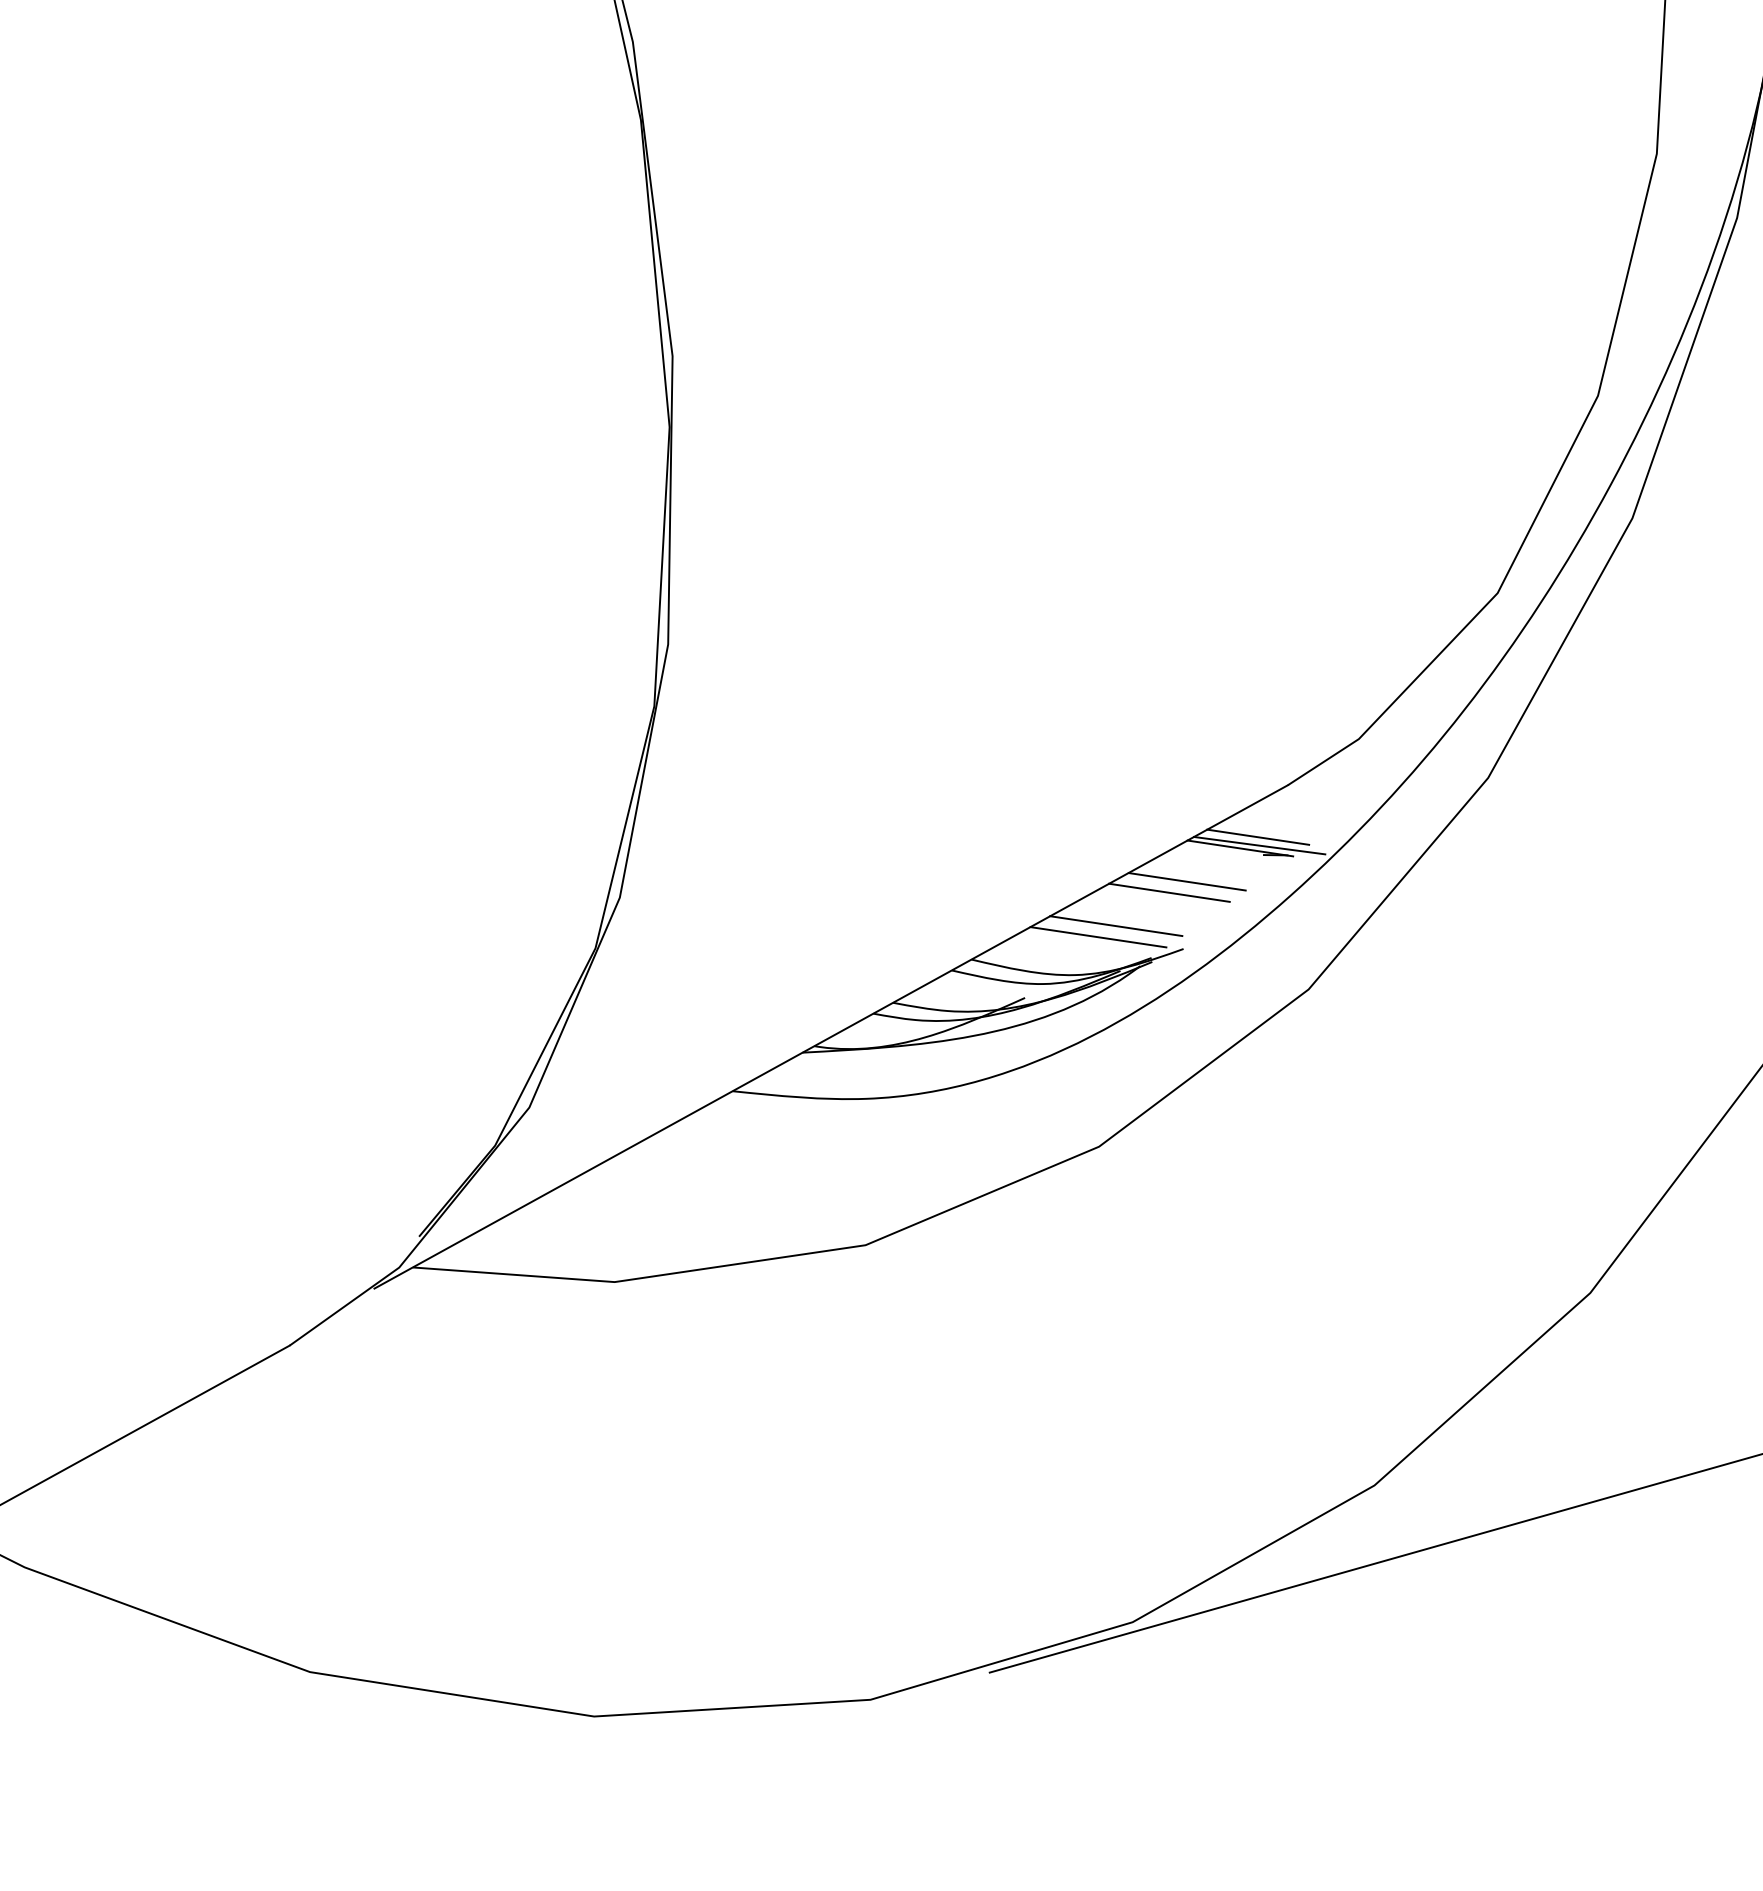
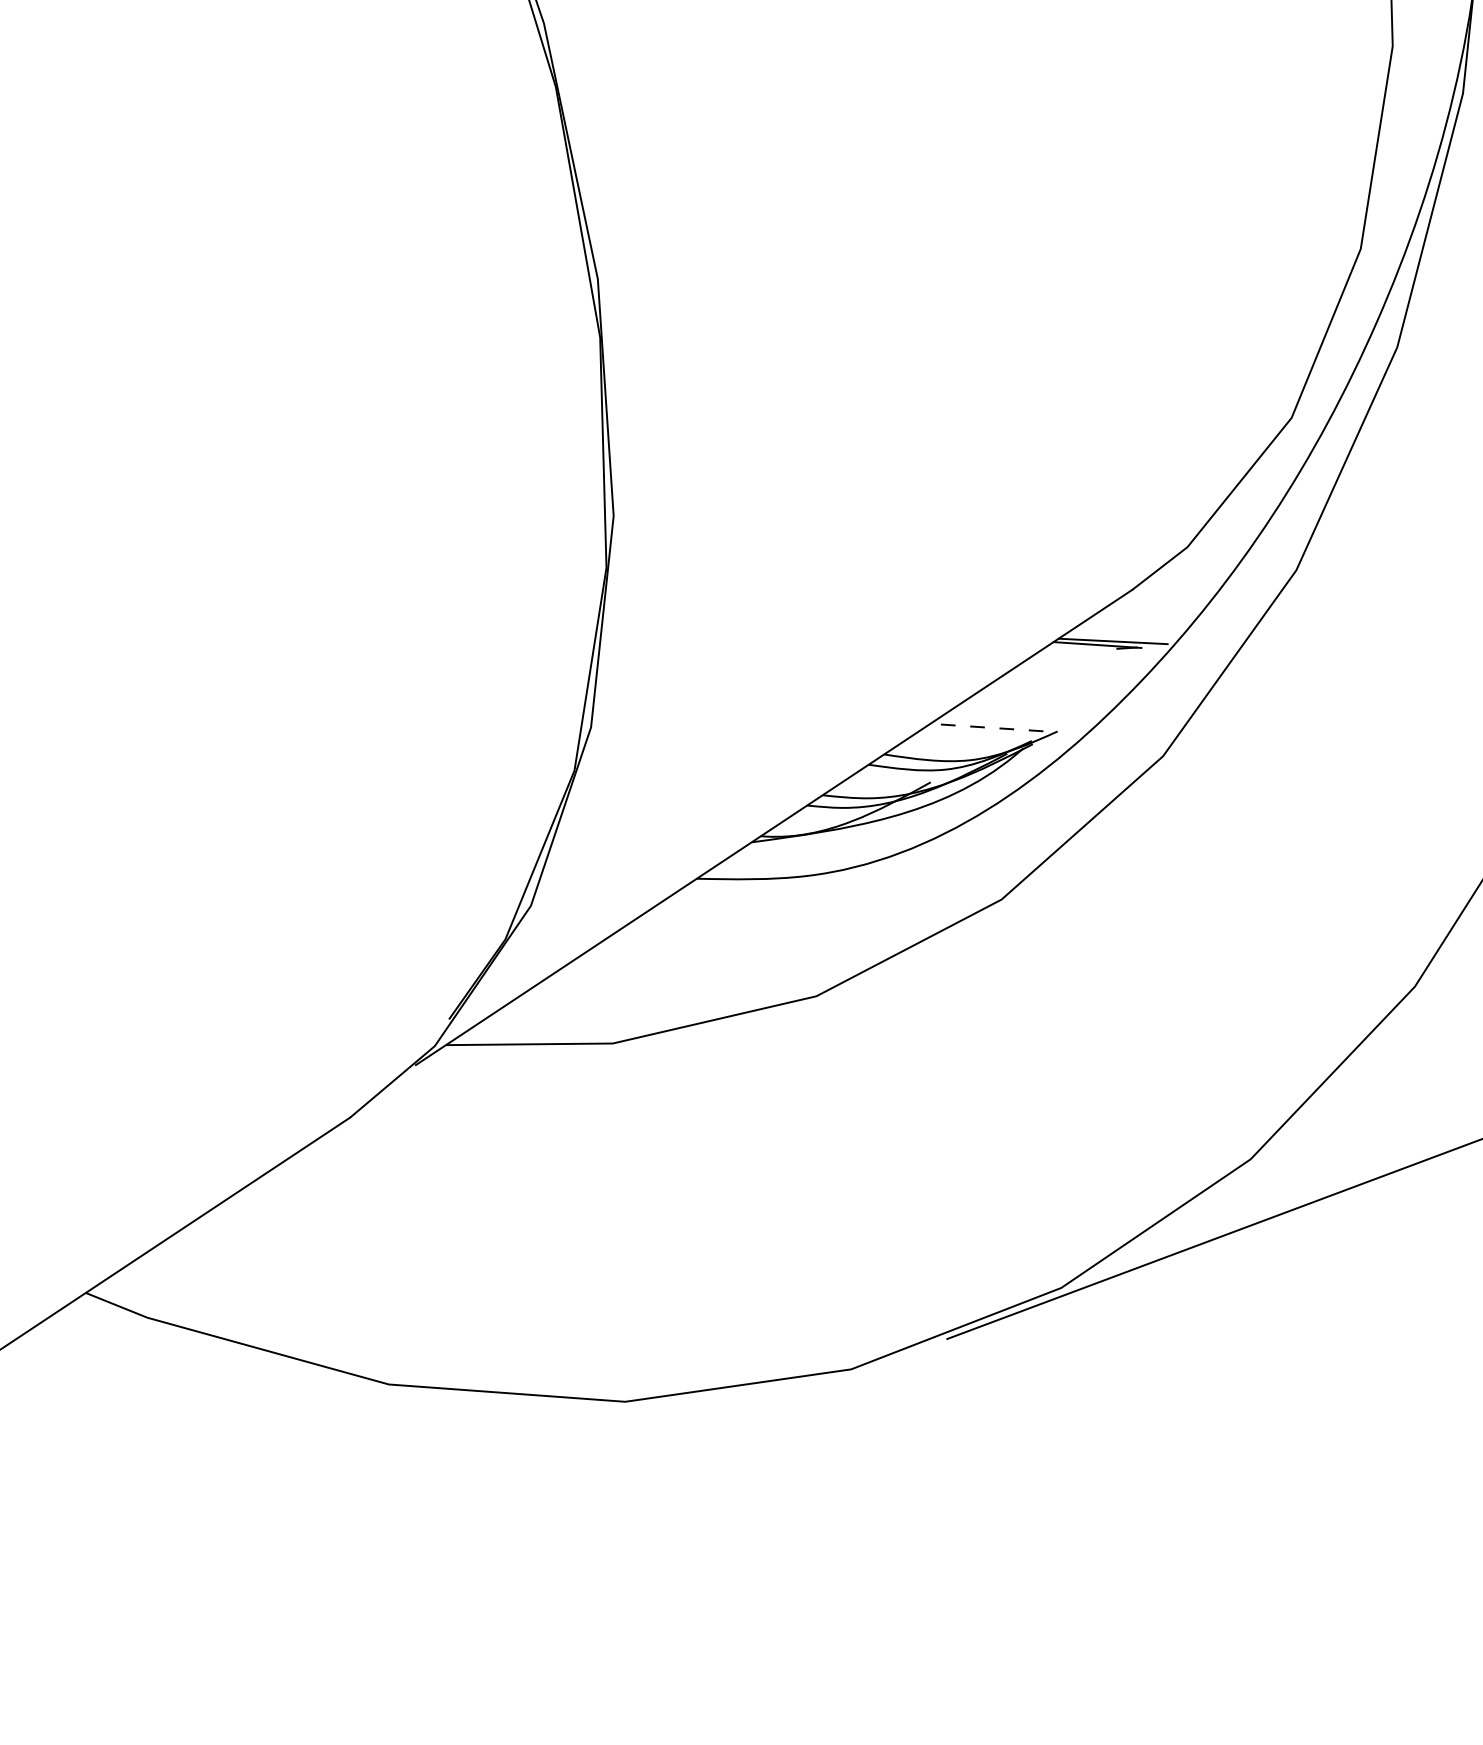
line: (1258, 837) -> (1111, 634), removed
line: (1186, 881) -> (1055, 675), removed
line: (1169, 891) -> (1042, 685), removed
line: (1115, 925) -> (1000, 716), removed
line: (1097, 937) -> (986, 727), solid -> dashed

